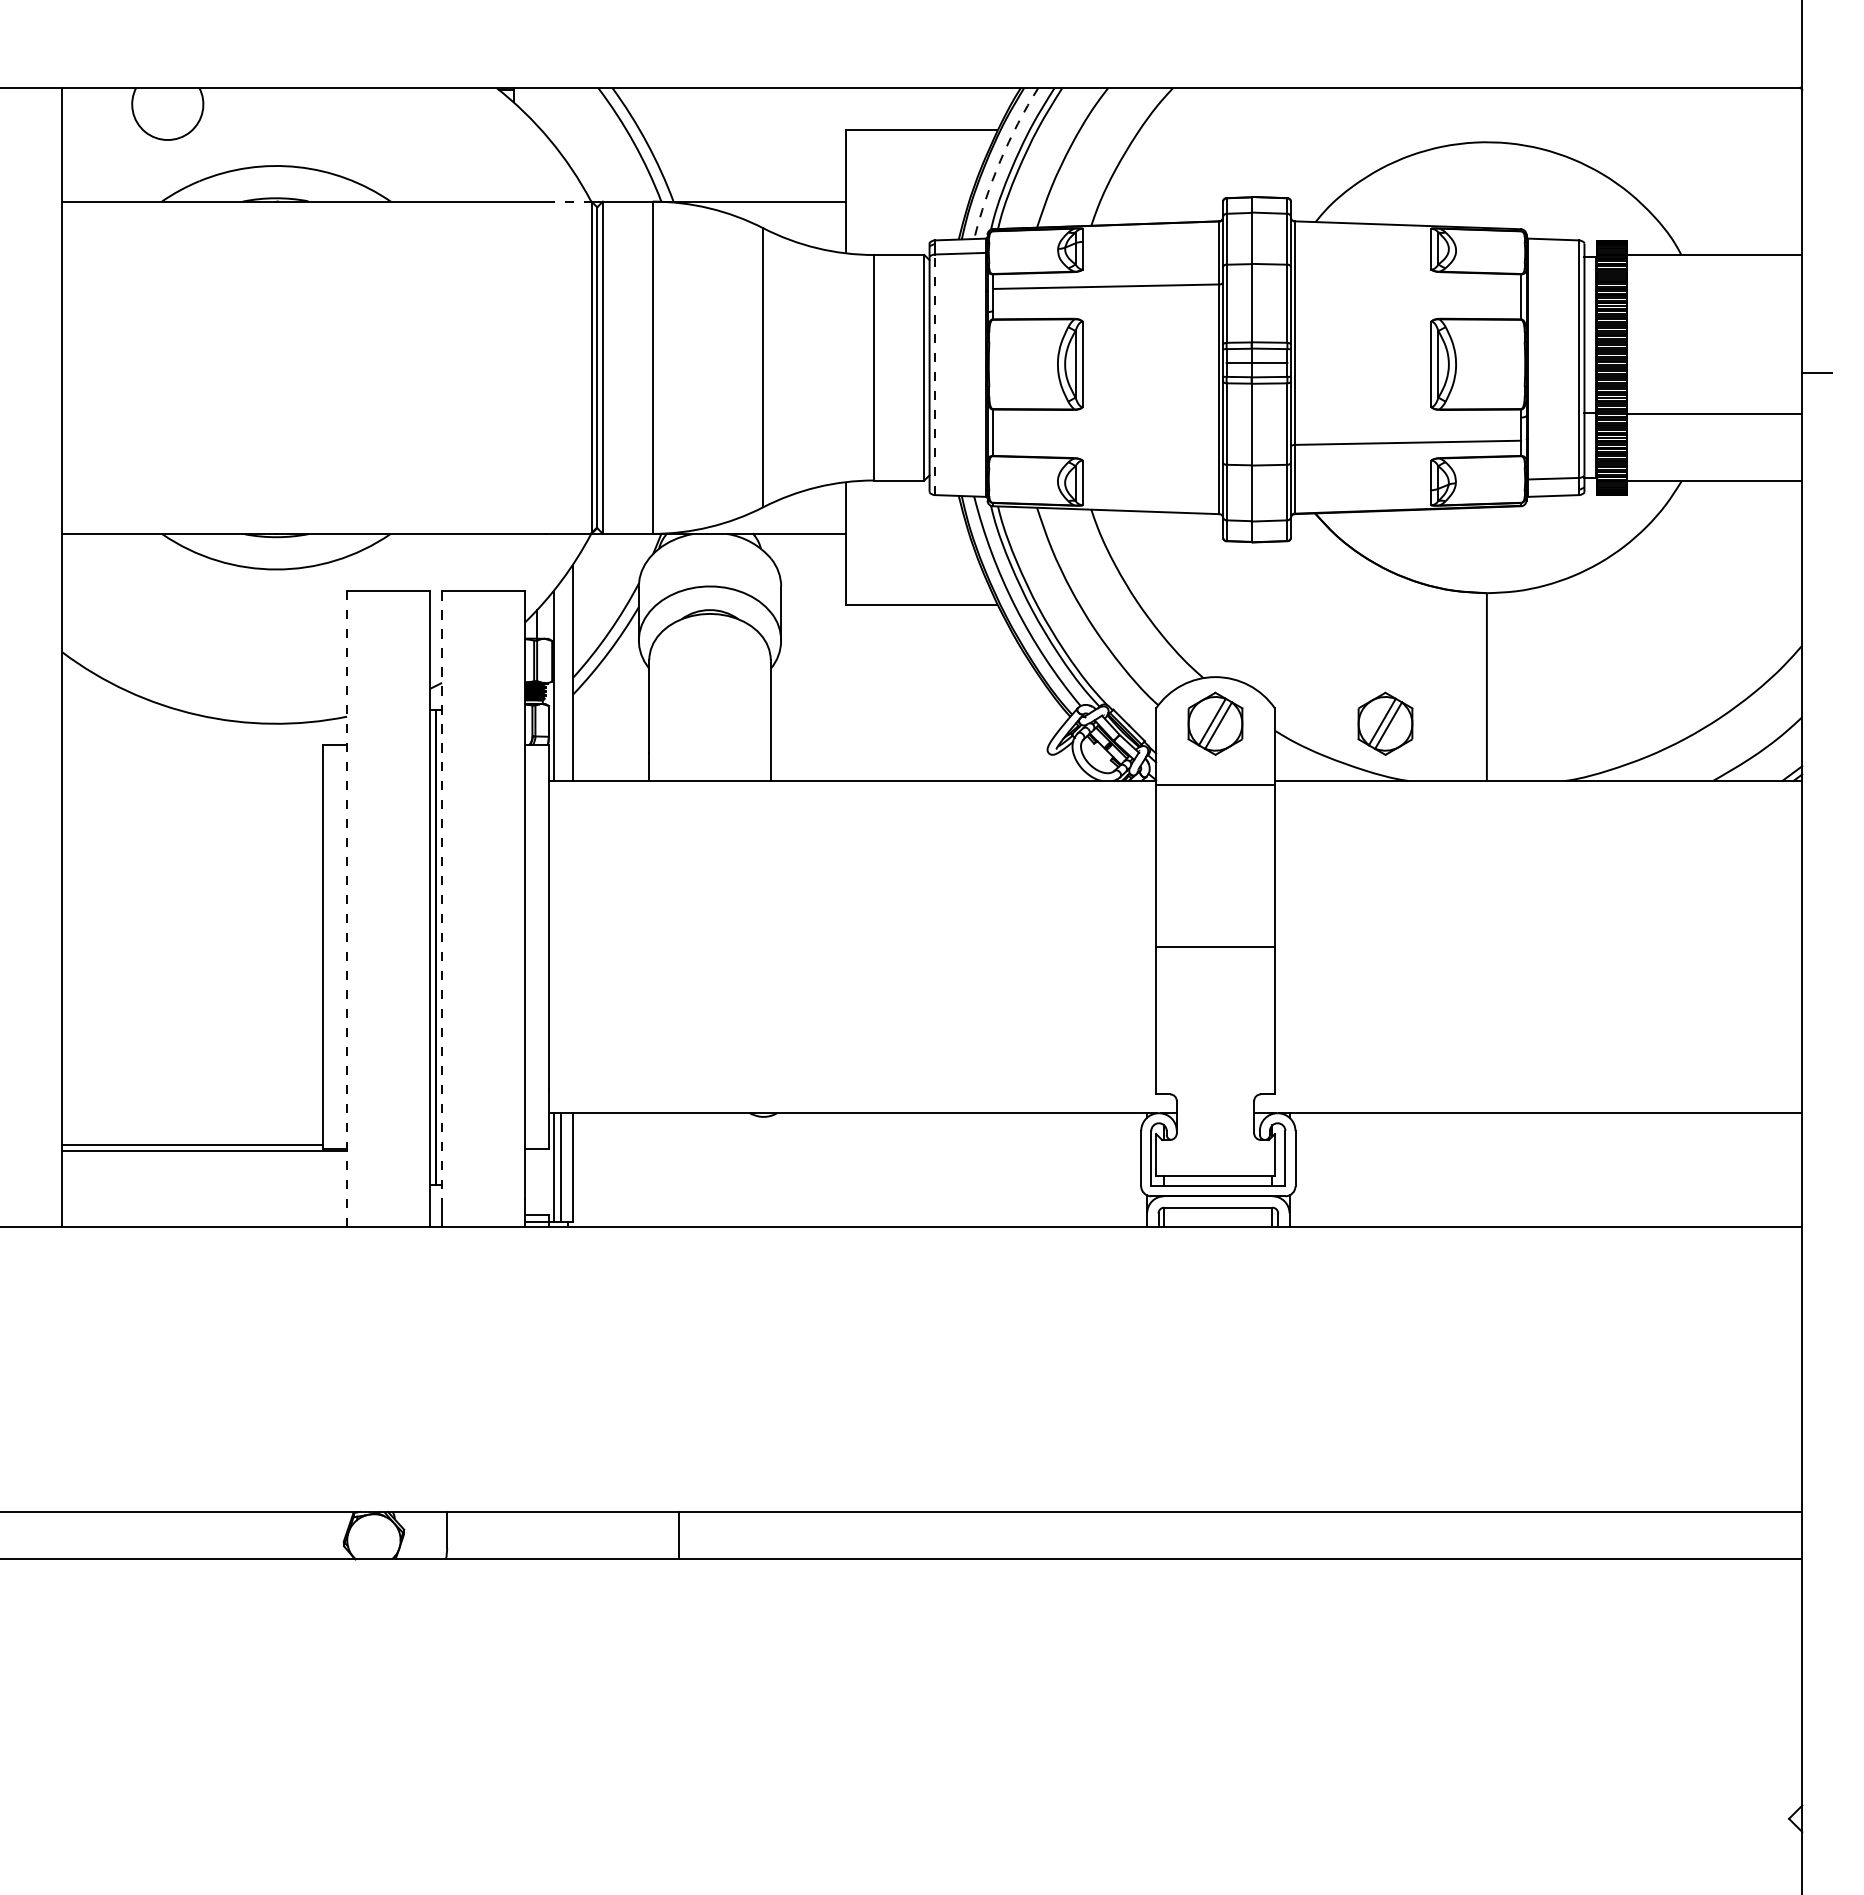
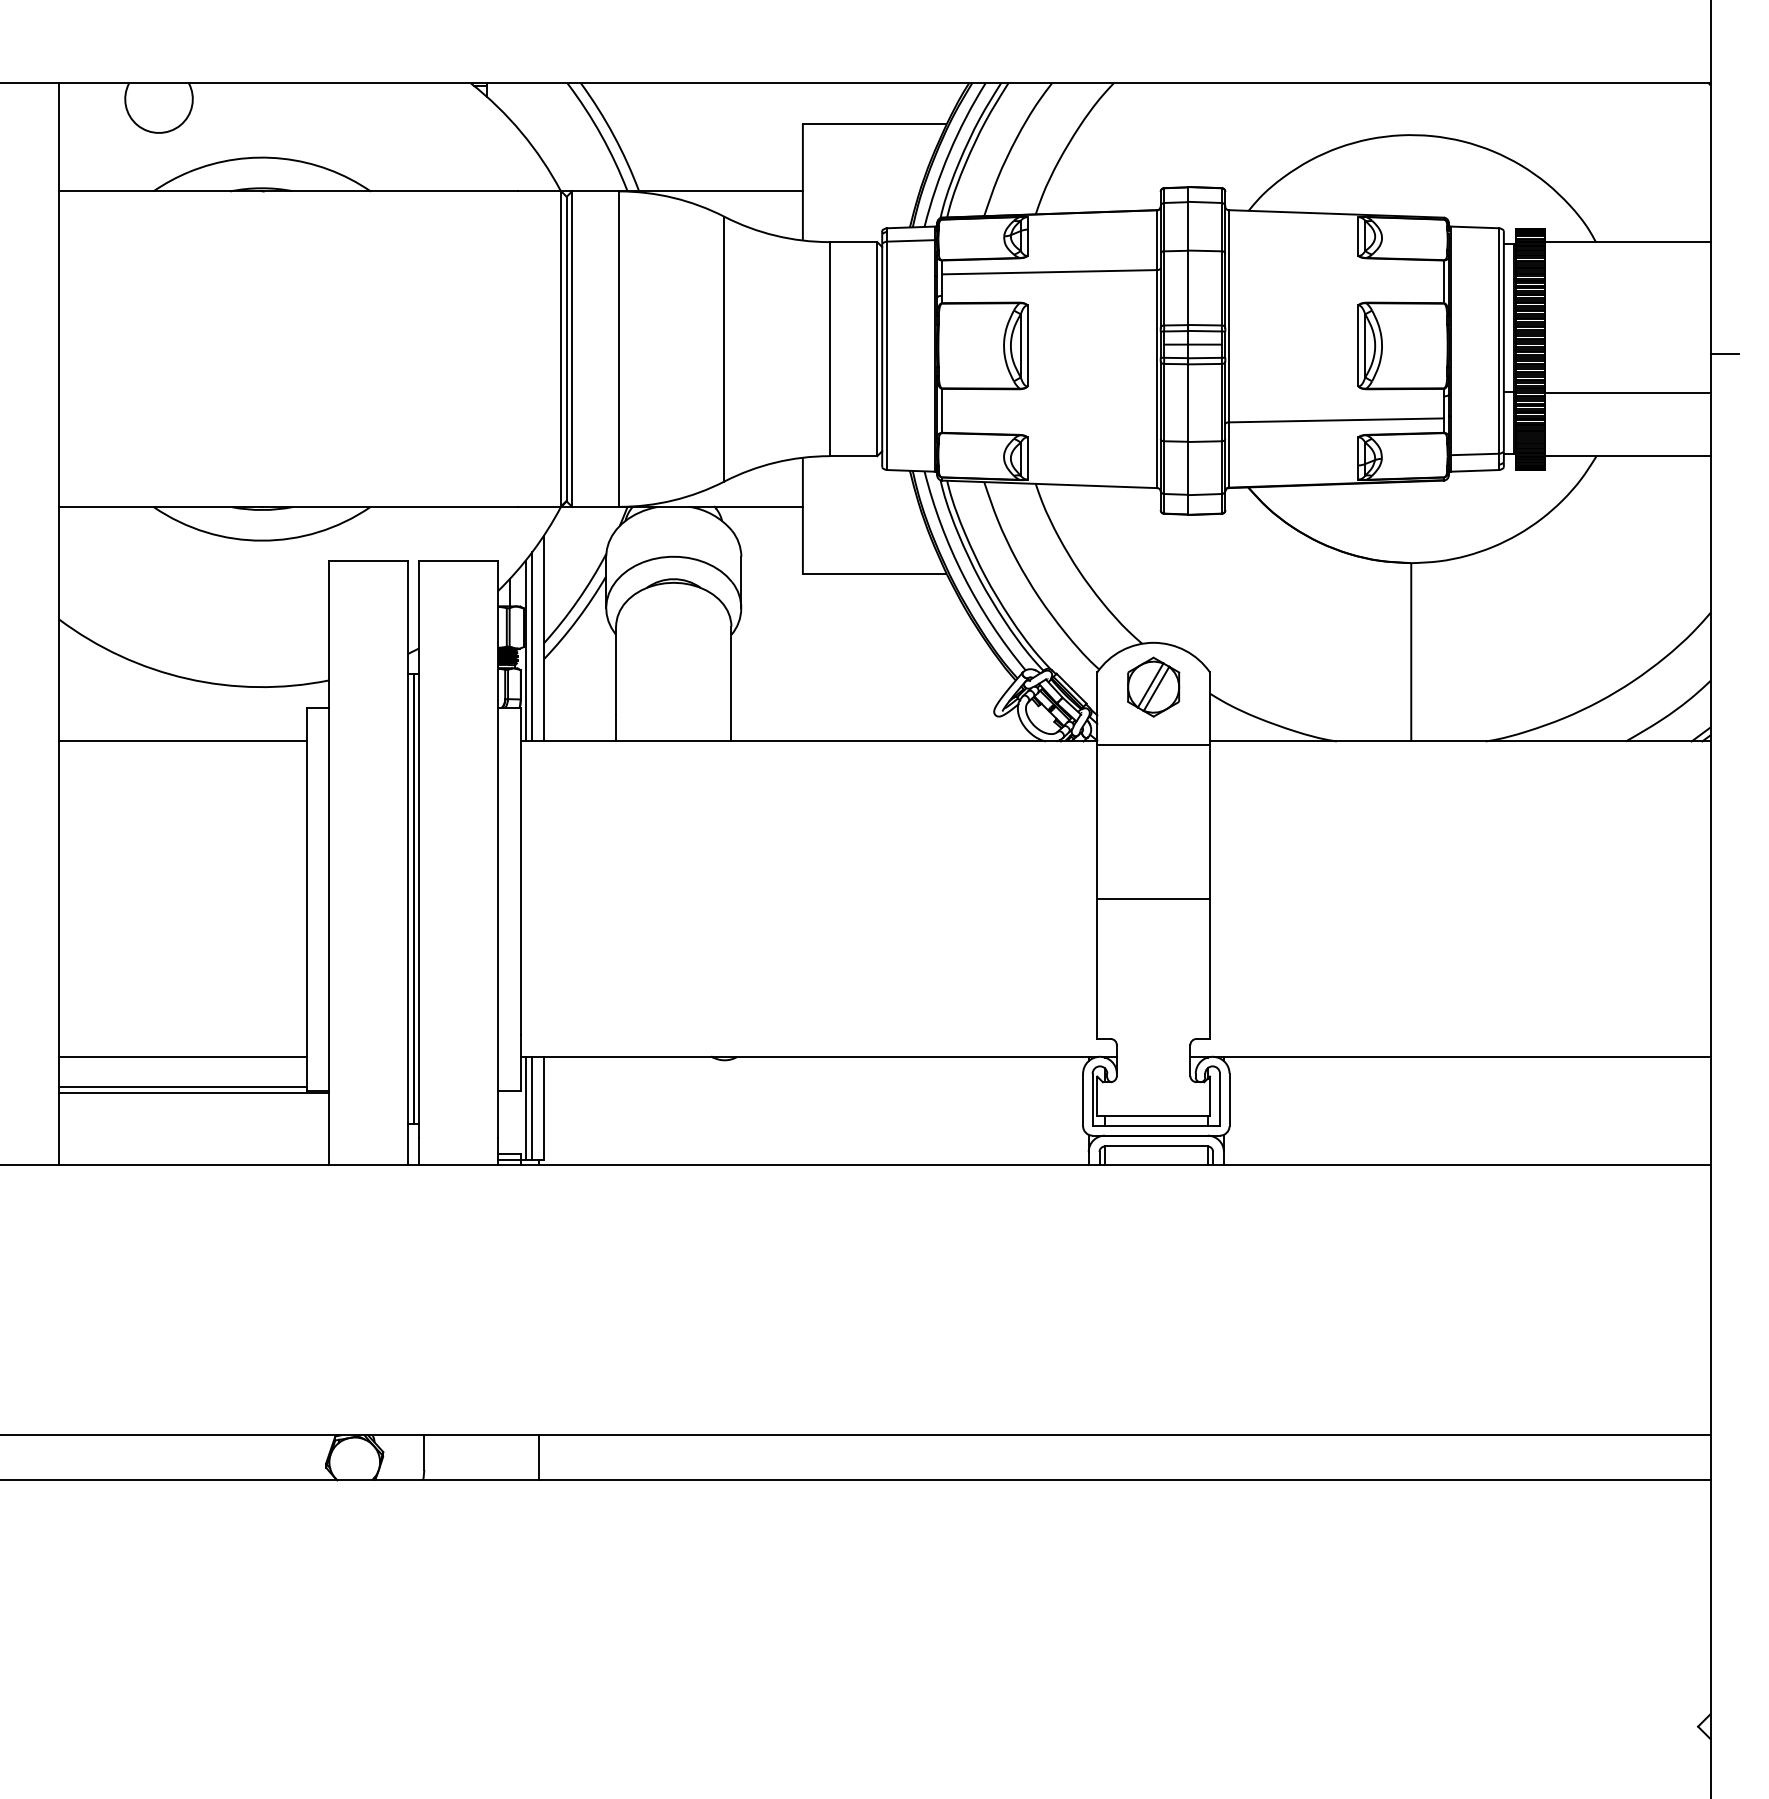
arc: (1000, 160) -> (949, 152), dashed -> solid
line: (568, 201) -> (539, 191), dashed -> solid
line: (934, 374) -> (886, 355), dashed -> solid
line: (561, 680) -> (532, 646), added
part: (1385, 723) -> (1315, 686), removed
line: (192, 780) -> (182, 740), added
line: (442, 895) -> (419, 850), dashed -> solid
line: (347, 908) -> (329, 862), dashed -> solid
line: (192, 1113) -> (182, 1057), added
line: (679, 1535) -> (539, 1457), moved

